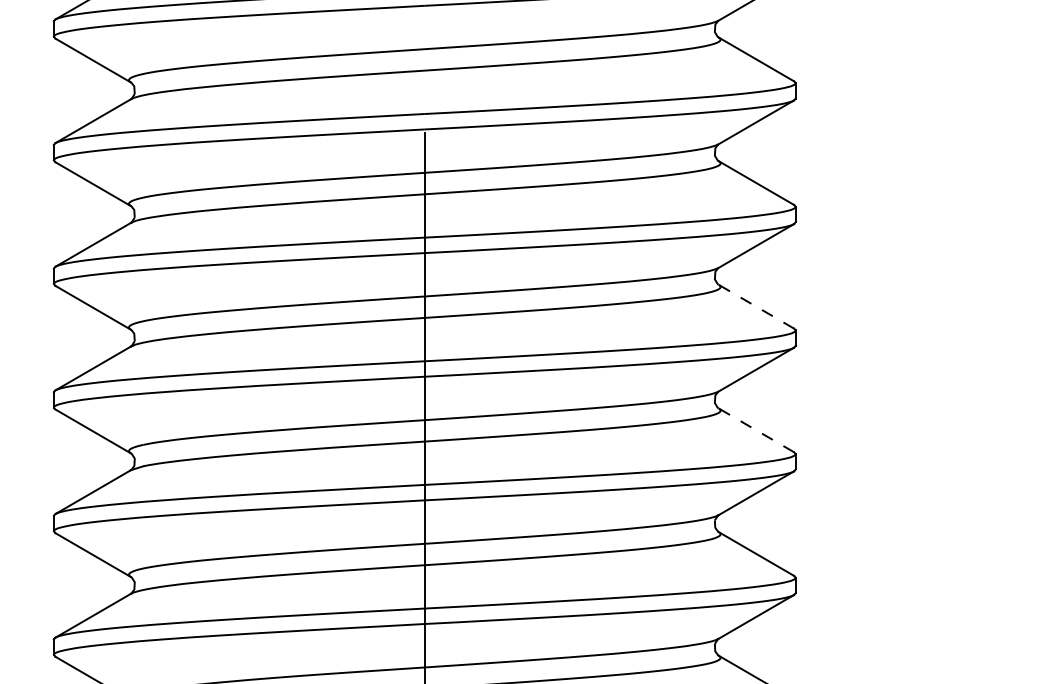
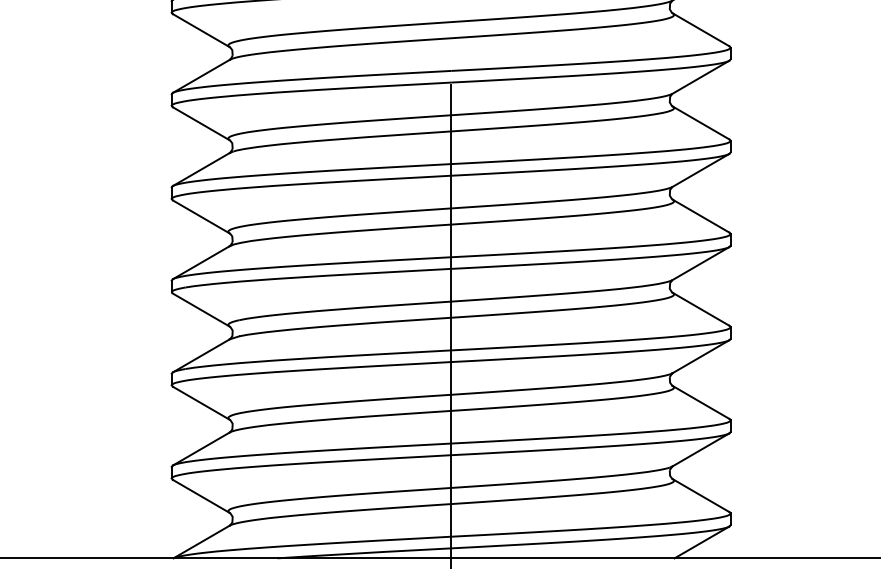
line: (756, 307) -> (701, 216), dashed -> solid
line: (756, 430) -> (701, 309), dashed -> solid

